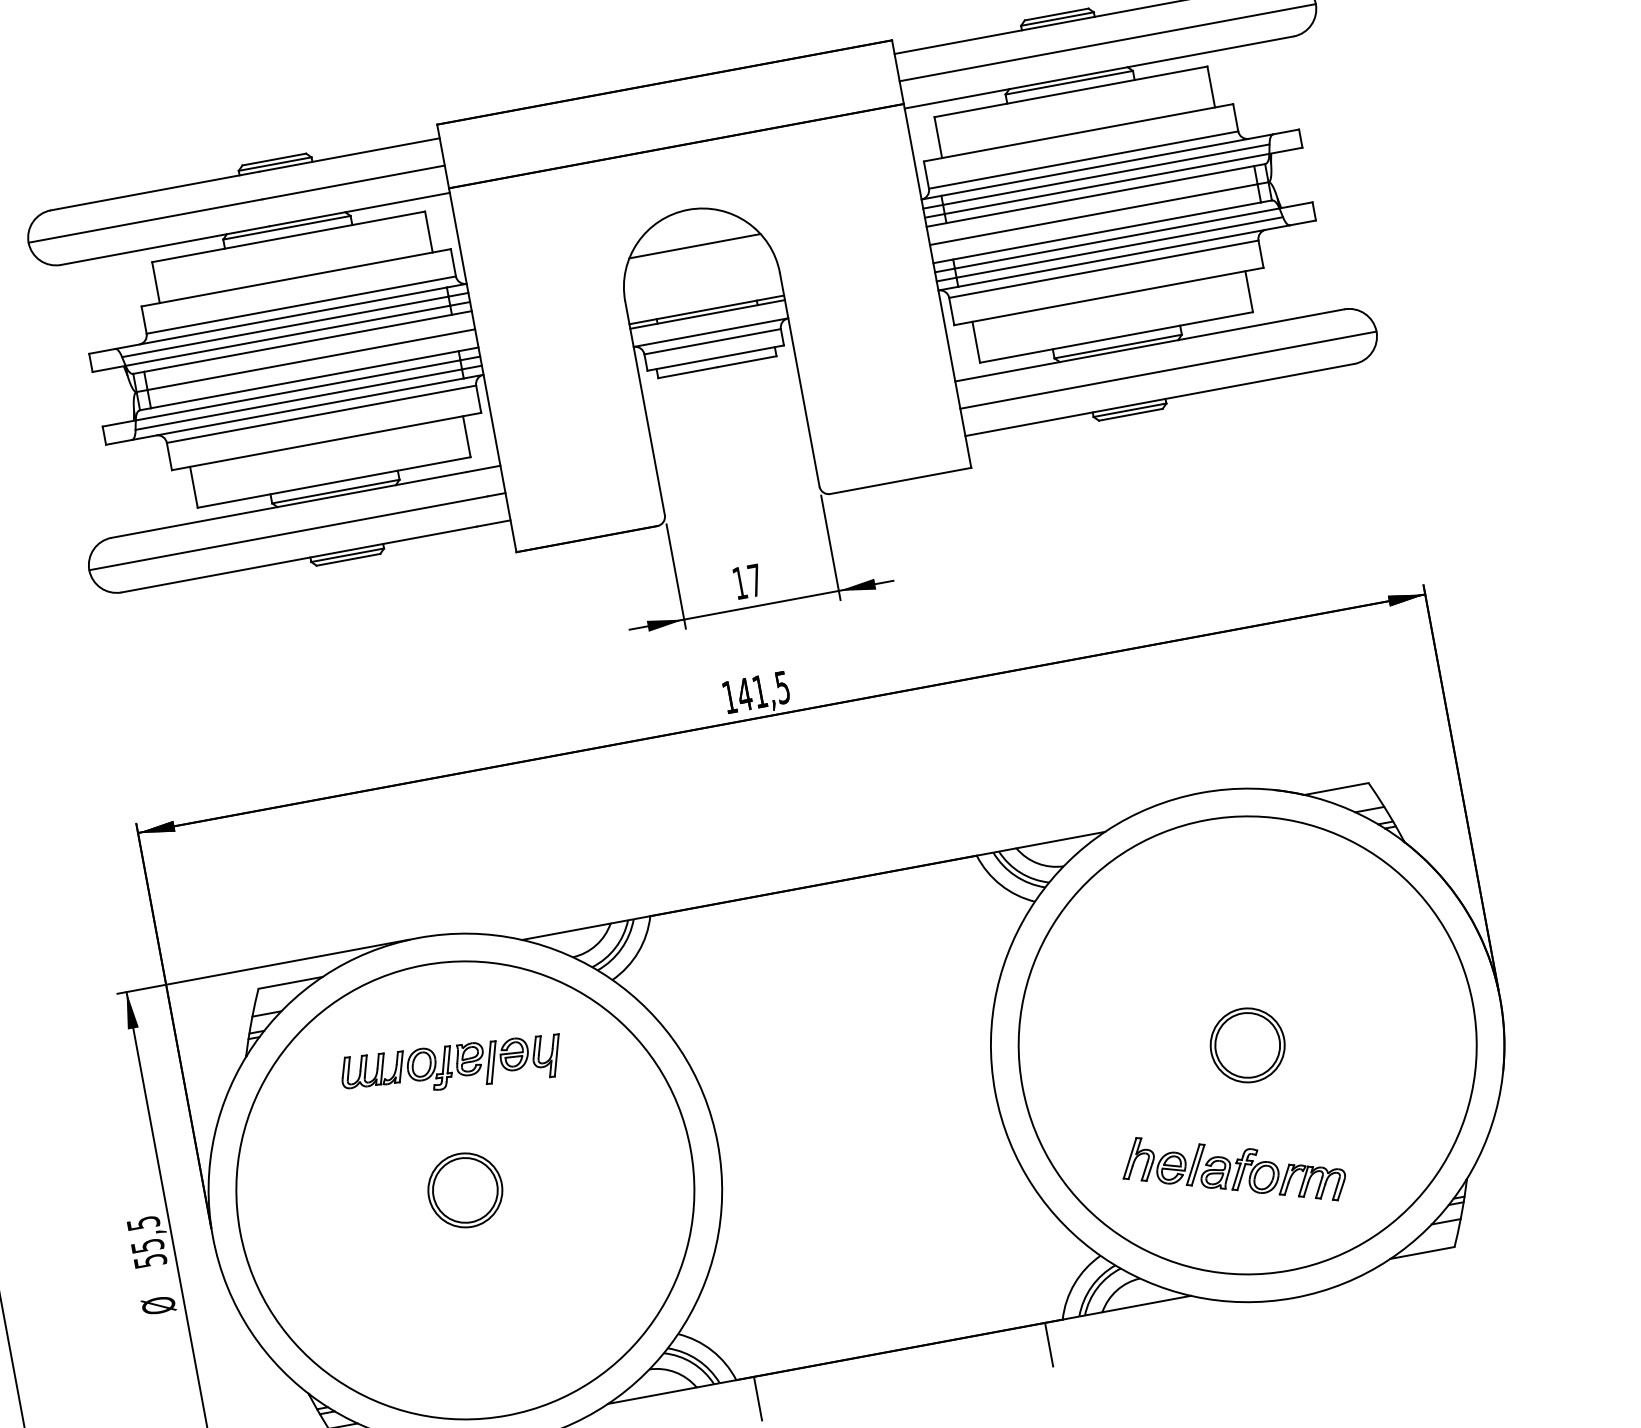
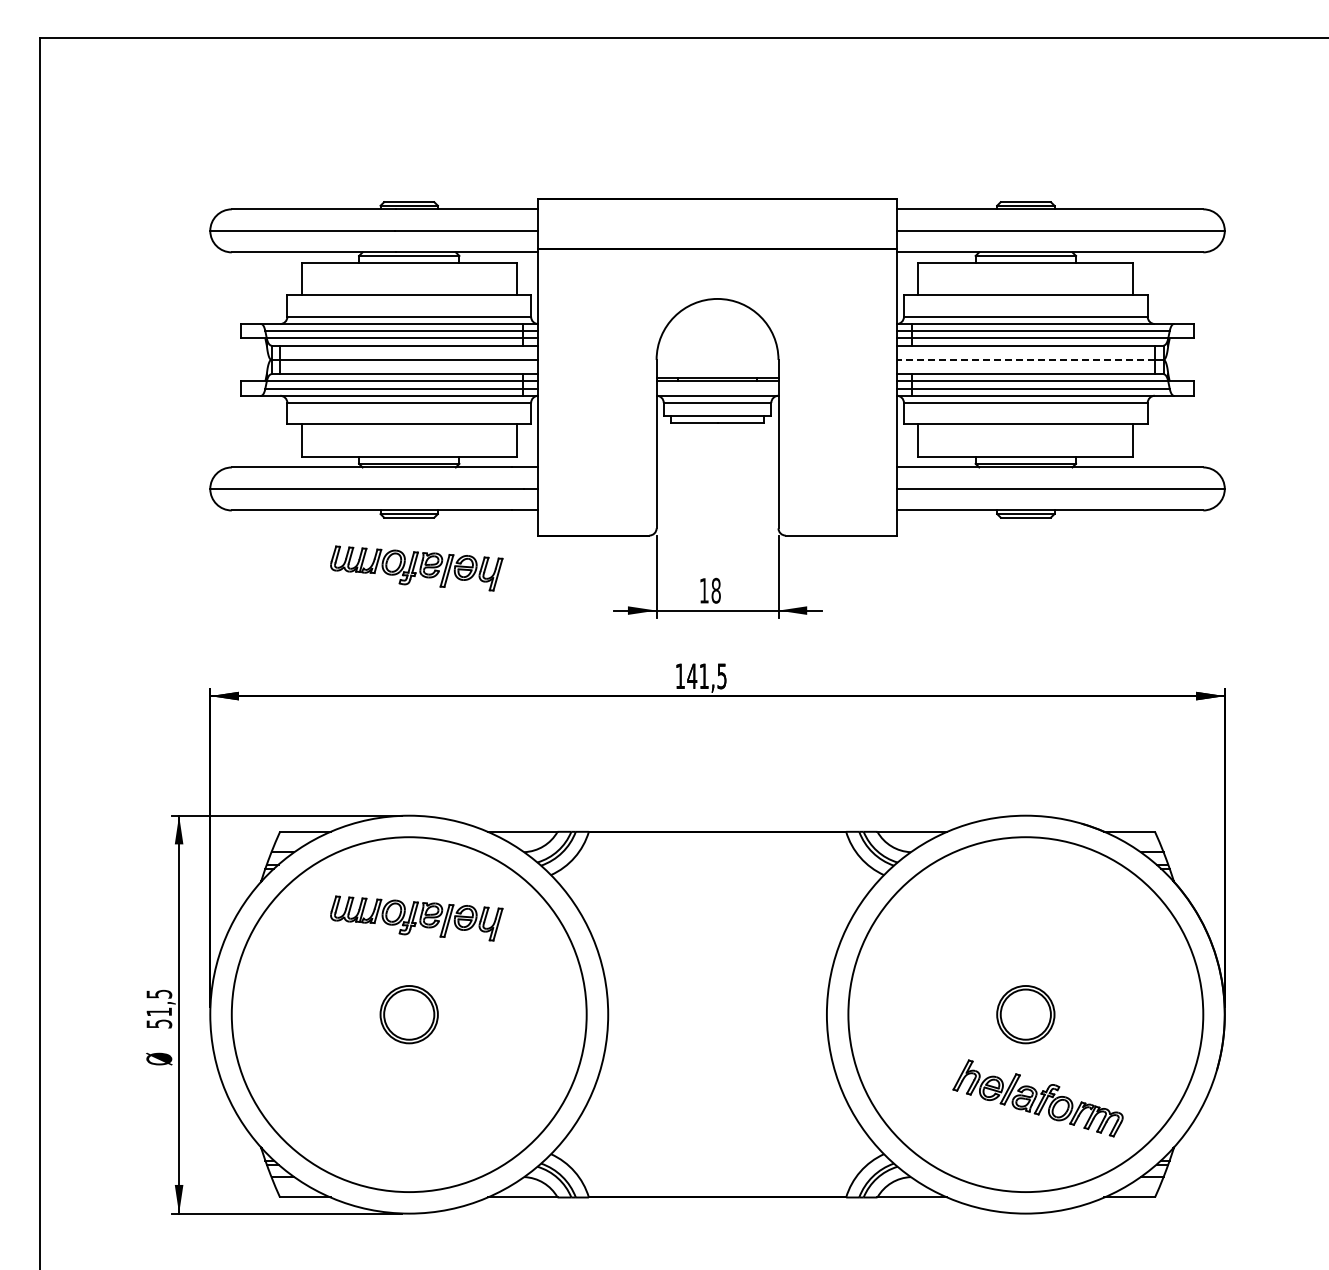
line: (1093, 214) -> (1025, 359), solid -> dashed
line: (694, 246) -> (717, 327), removed
text: (754, 580) -> (715, 590), 17 -> 18
part: (369, 622) -> (416, 568), added
part: (1232, 1170) -> (1037, 1098), moved
text: (147, 1245) -> (159, 1011), 55,5 -> 51,5
line: (1049, 1344) -> (832, 1214), removed
line: (757, 1398) -> (602, 1214), removed

